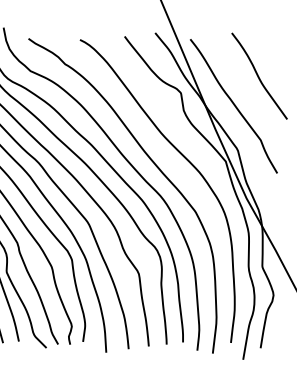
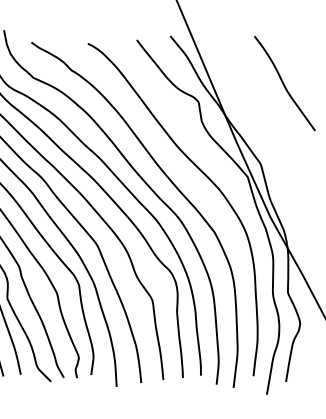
curve: (233, 105) -> (256, 115), removed

